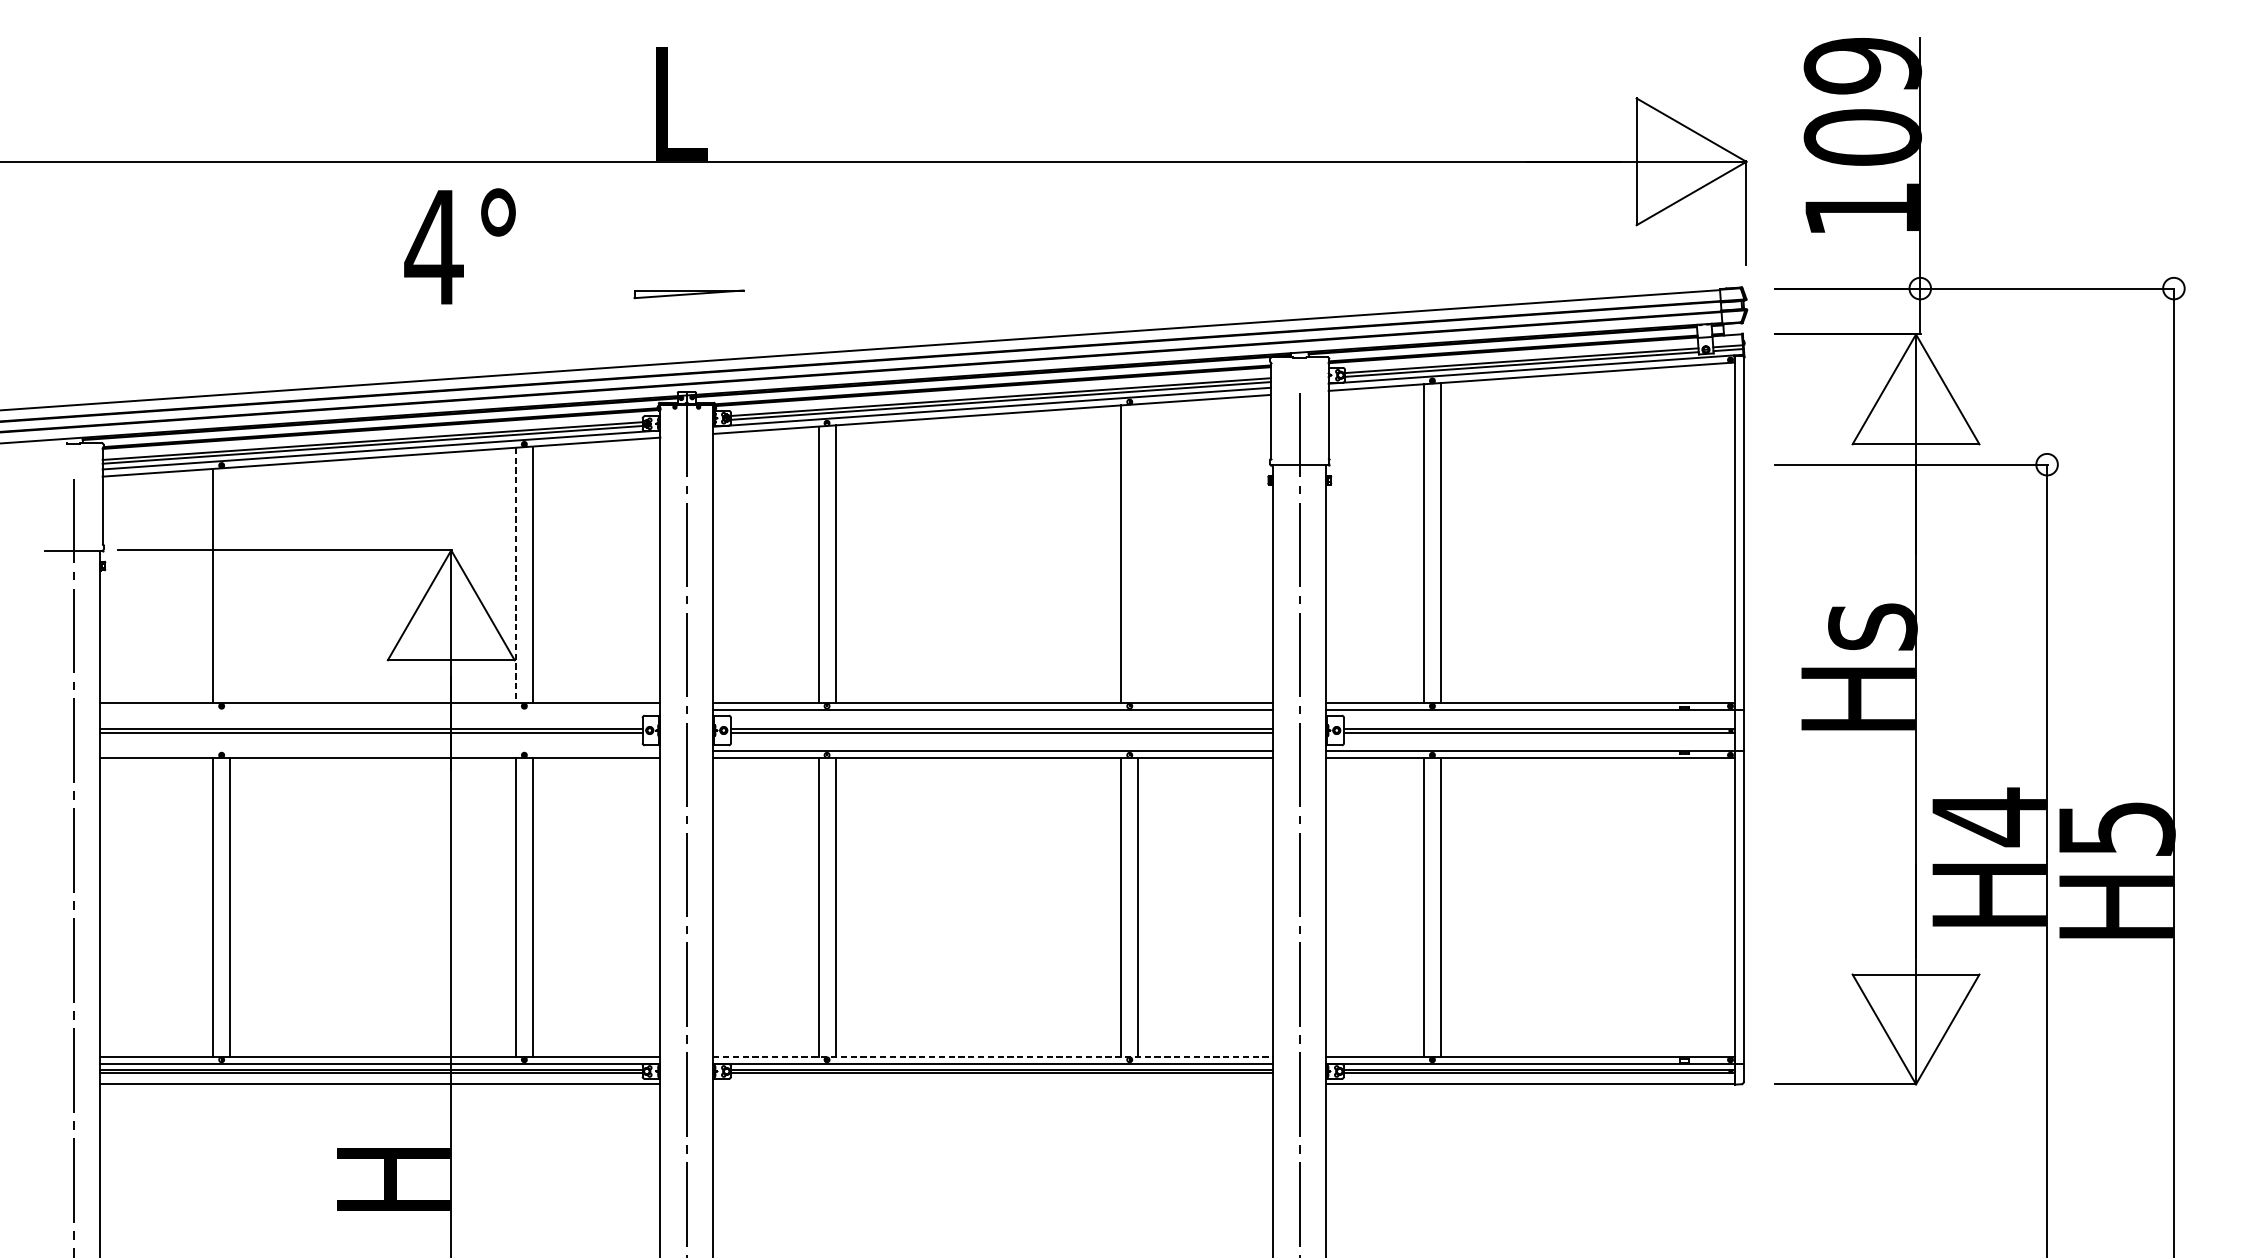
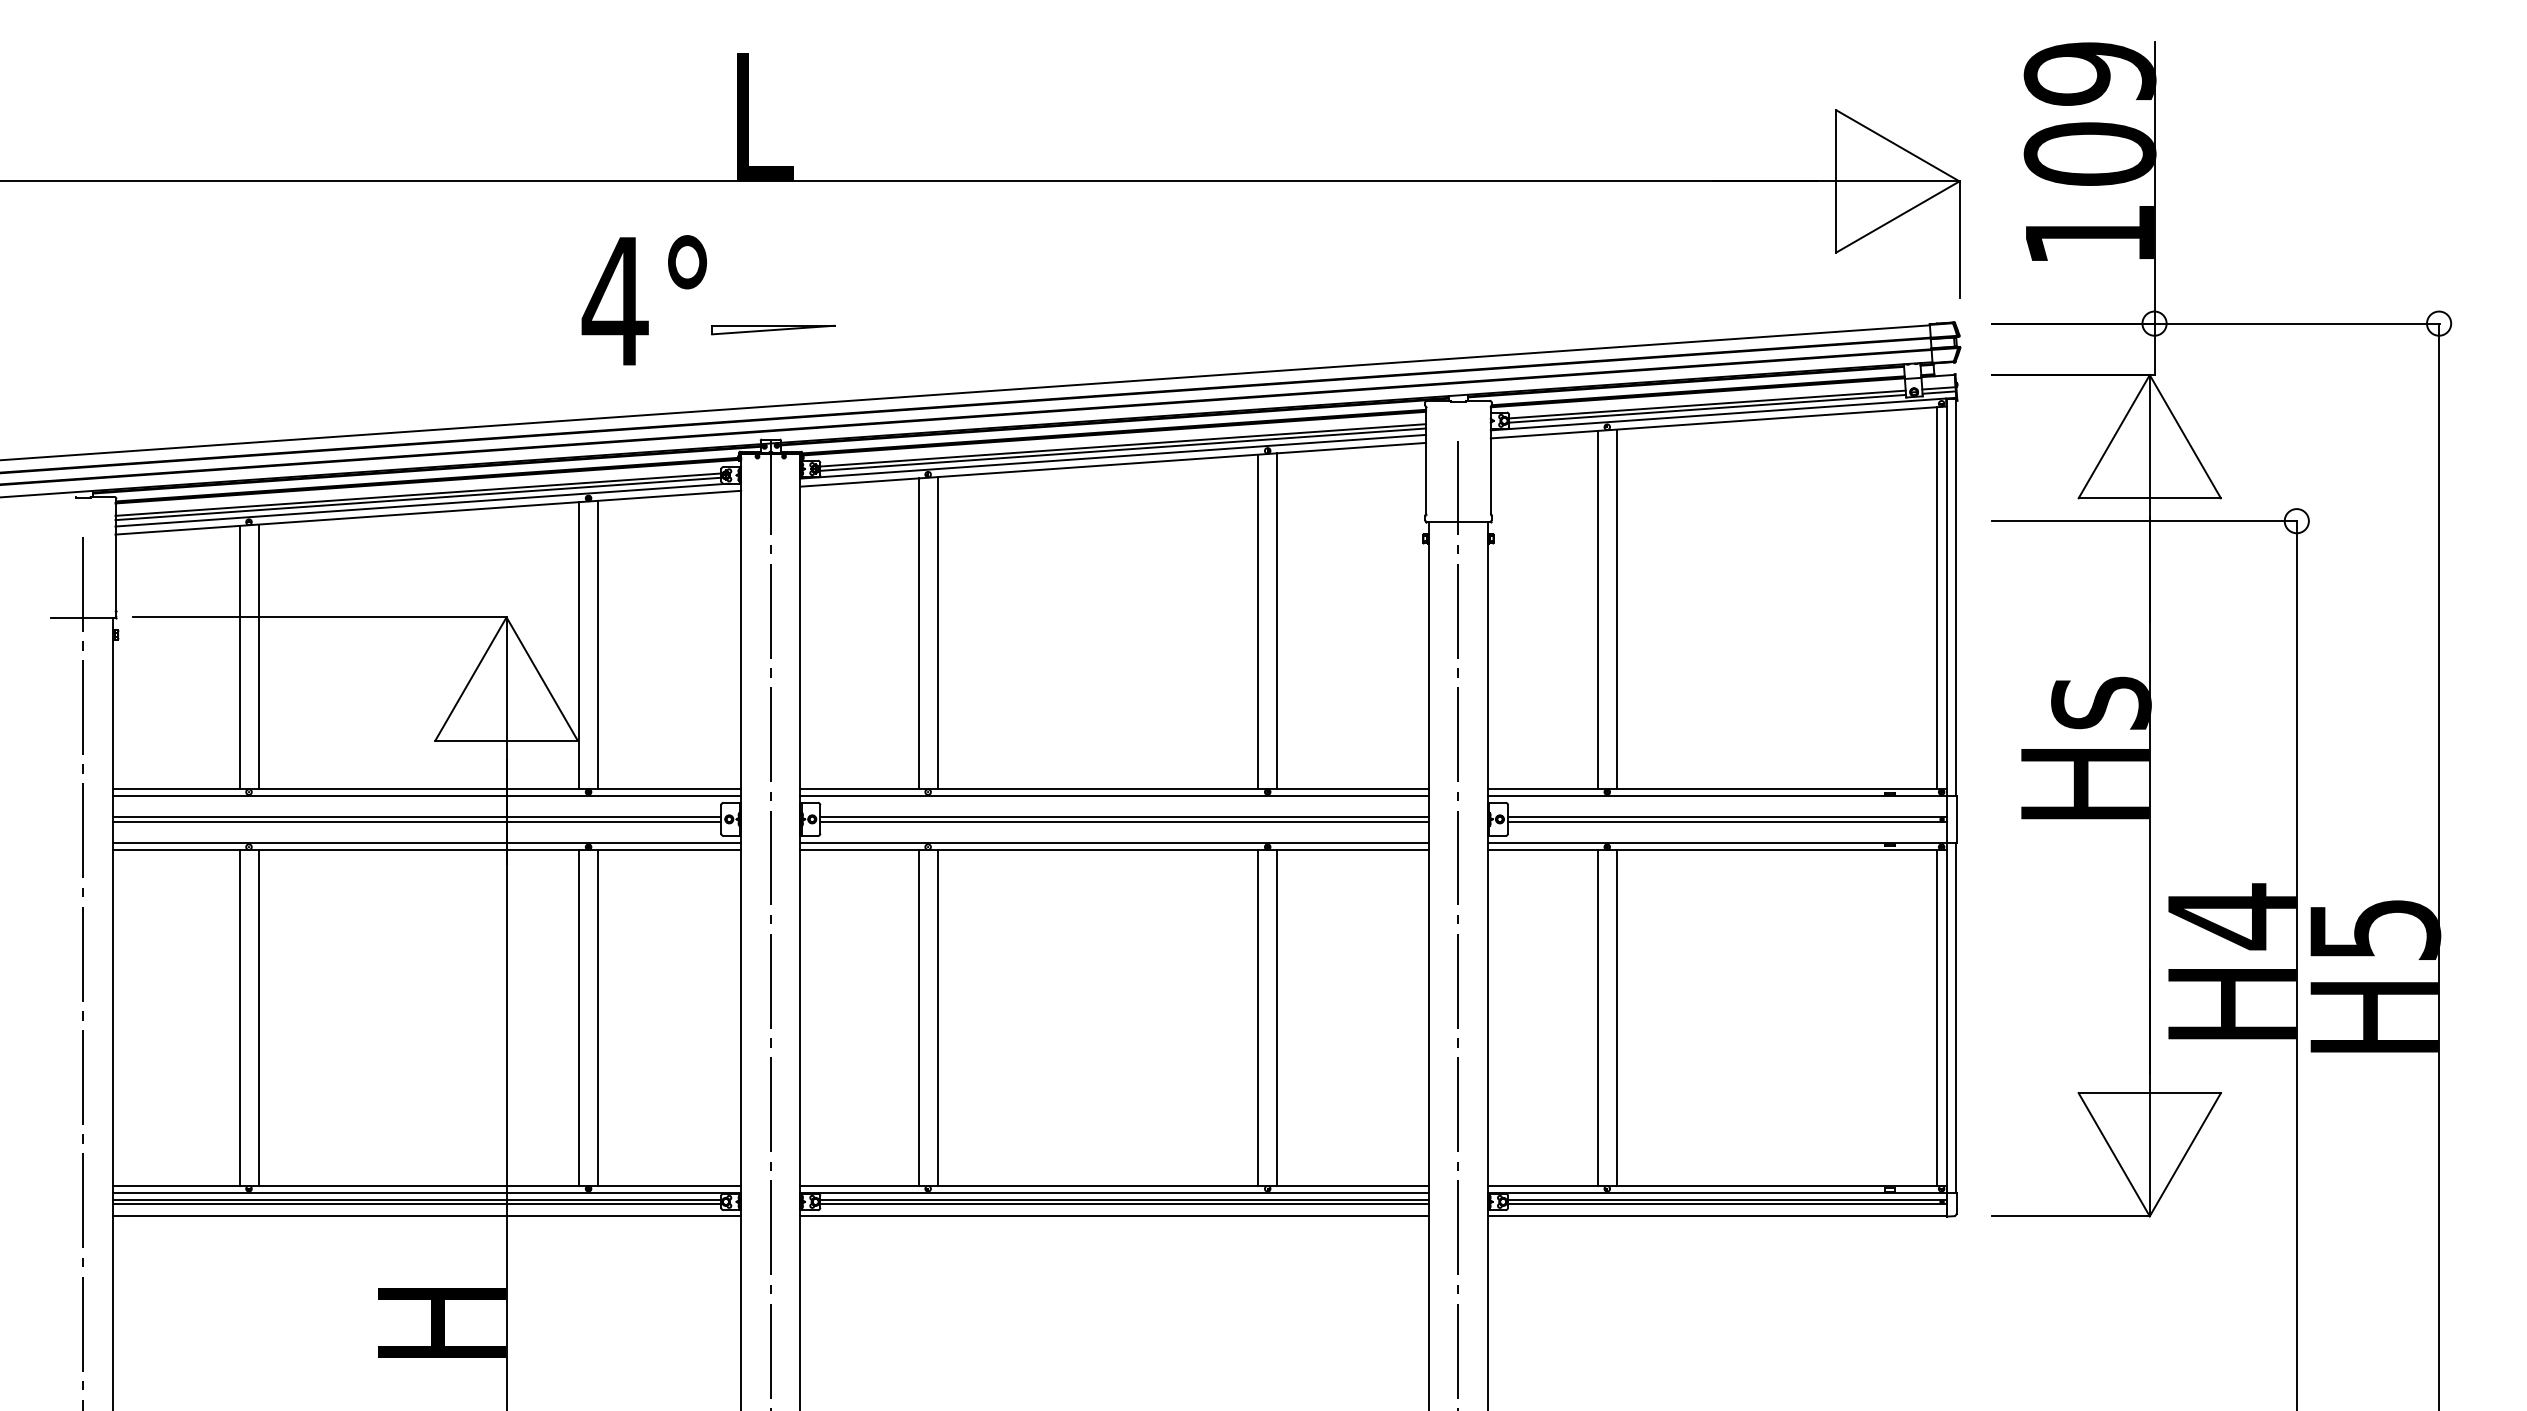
text: (459, 246) -> (643, 300), moved
line: (1726, 533) -> (1937, 598), added
line: (1138, 554) -> (1277, 621), added
line: (516, 576) -> (579, 646), dashed -> solid
line: (230, 585) -> (258, 656), added
line: (379, 710) -> (426, 796), added
line: (379, 751) -> (426, 842), added
line: (1726, 907) -> (1937, 1017), added
line: (994, 1056) -> (1115, 1185), dashed -> solid
line: (993, 1084) -> (1114, 1216), added

